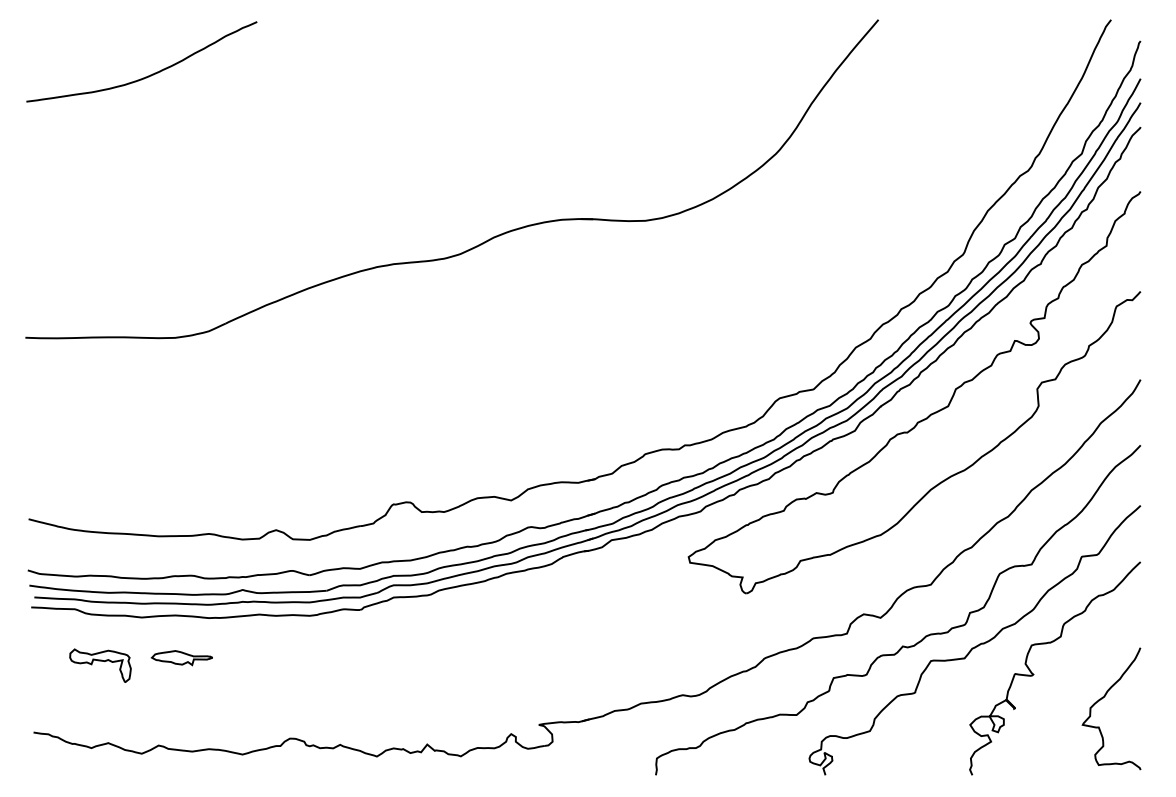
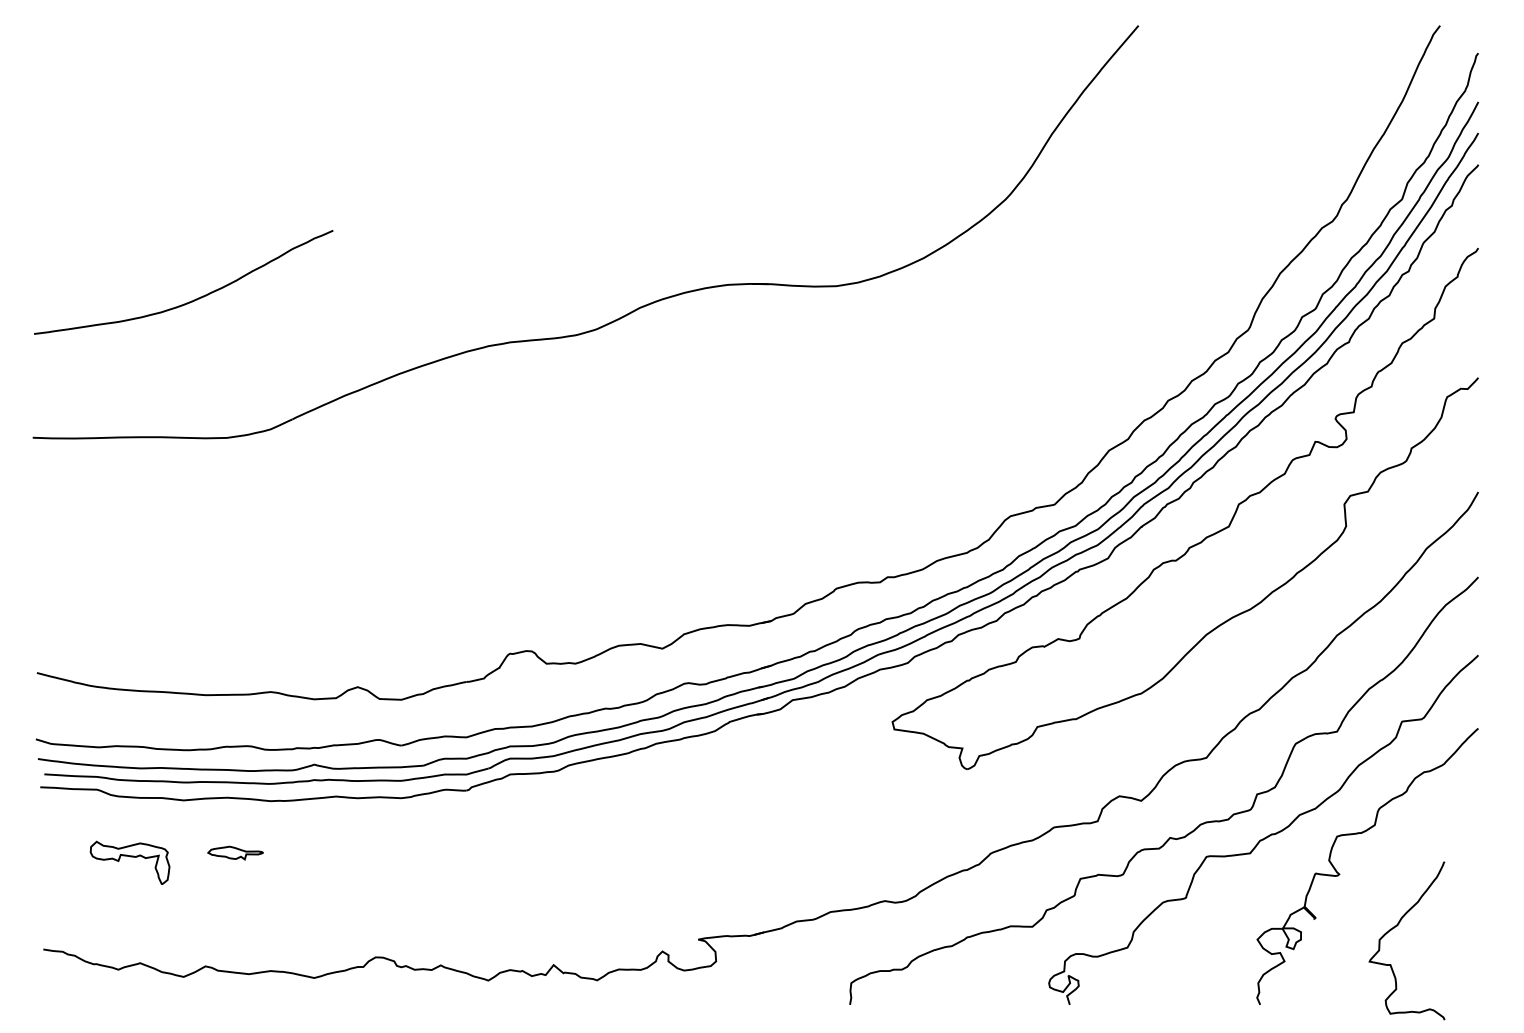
curve: (145, 76) -> (188, 301), moved
part: (181, 658) -> (235, 853), size x0.7
curve: (1102, 699) -> (1395, 928), moved

